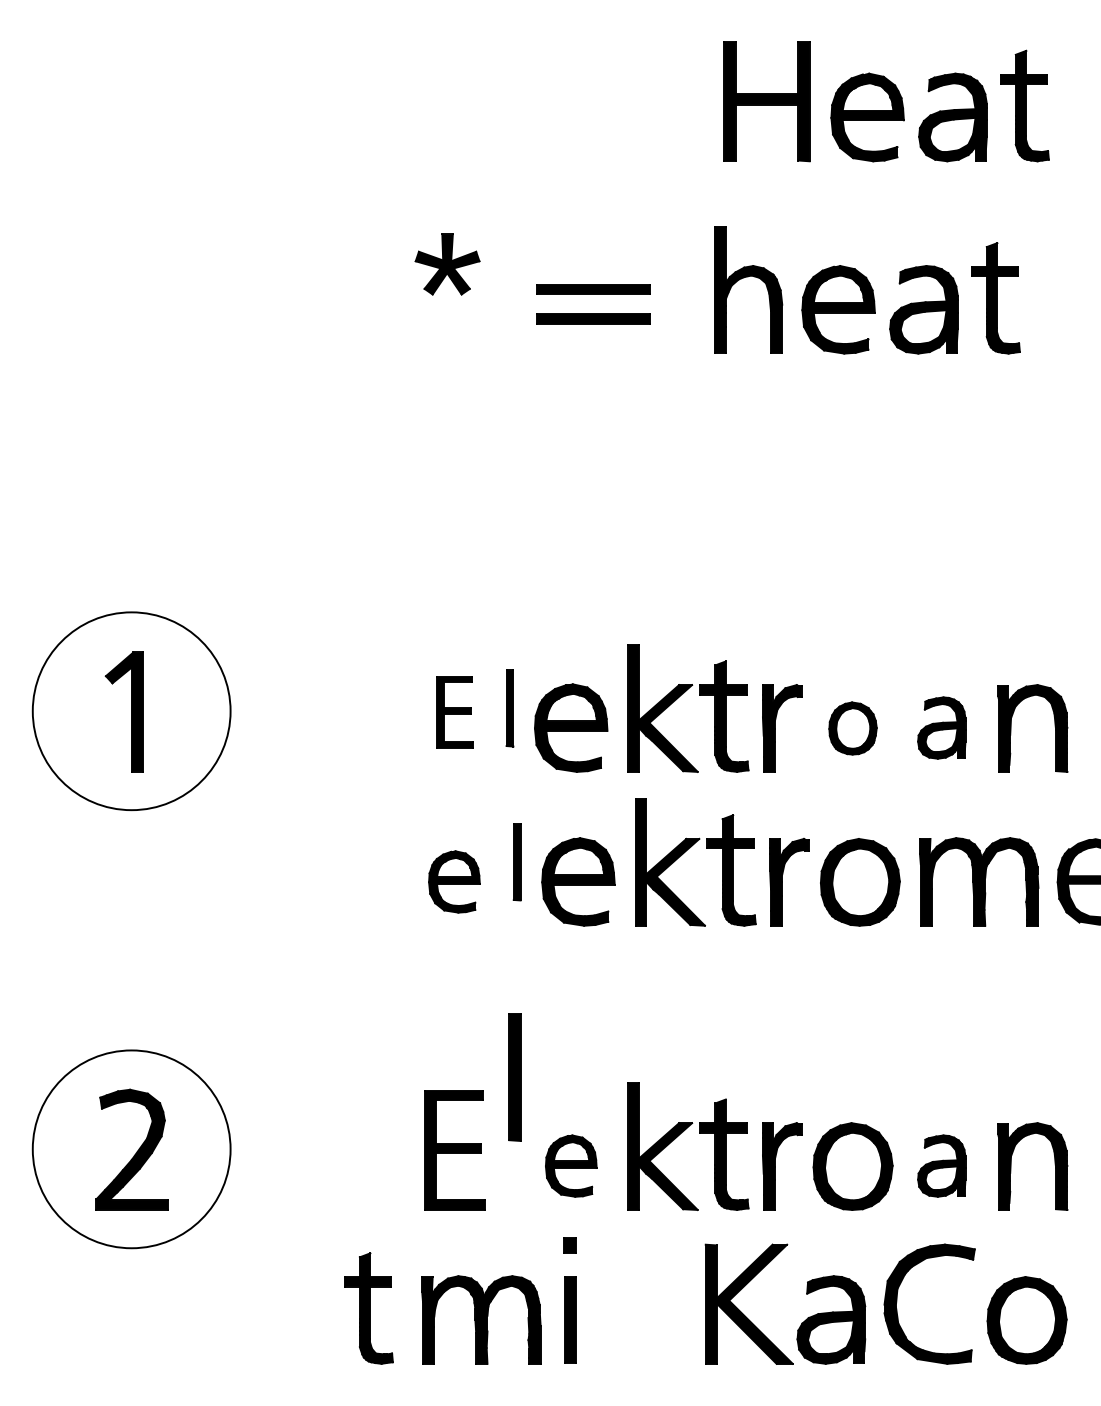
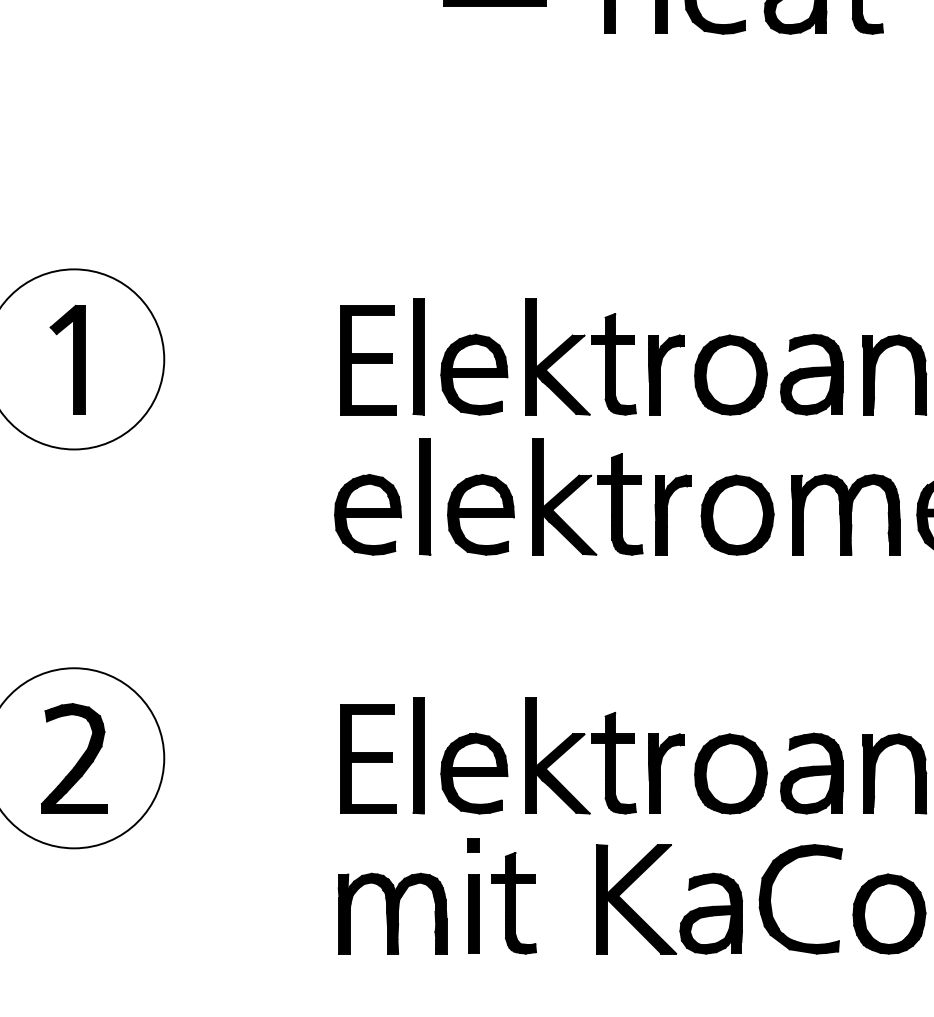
part: (509, 708) -> (418, 356), size x1.67
part: (454, 712) -> (368, 360), size x1.67
part: (941, 727) -> (811, 374), size x1.43
part: (852, 728) -> (730, 375), size x1.67
part: (516, 862) -> (424, 497), size x1.67
part: (454, 881) -> (368, 514), size x1.43
part: (514, 1077) -> (418, 755), moved
part: (571, 1165) -> (474, 773), size x1.43
part: (941, 1165) -> (811, 773), size x1.43
part: (368, 1308) -> (513, 903), moved

